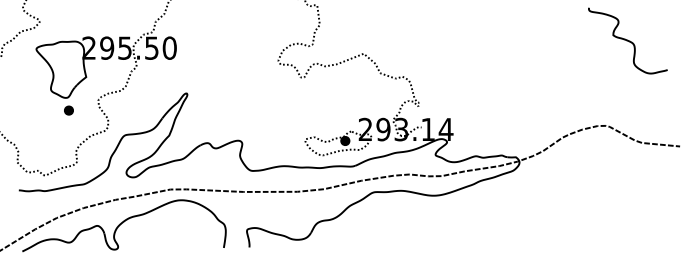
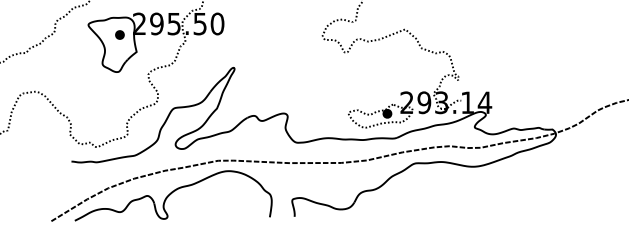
part: (68, 110) -> (119, 34), moved

